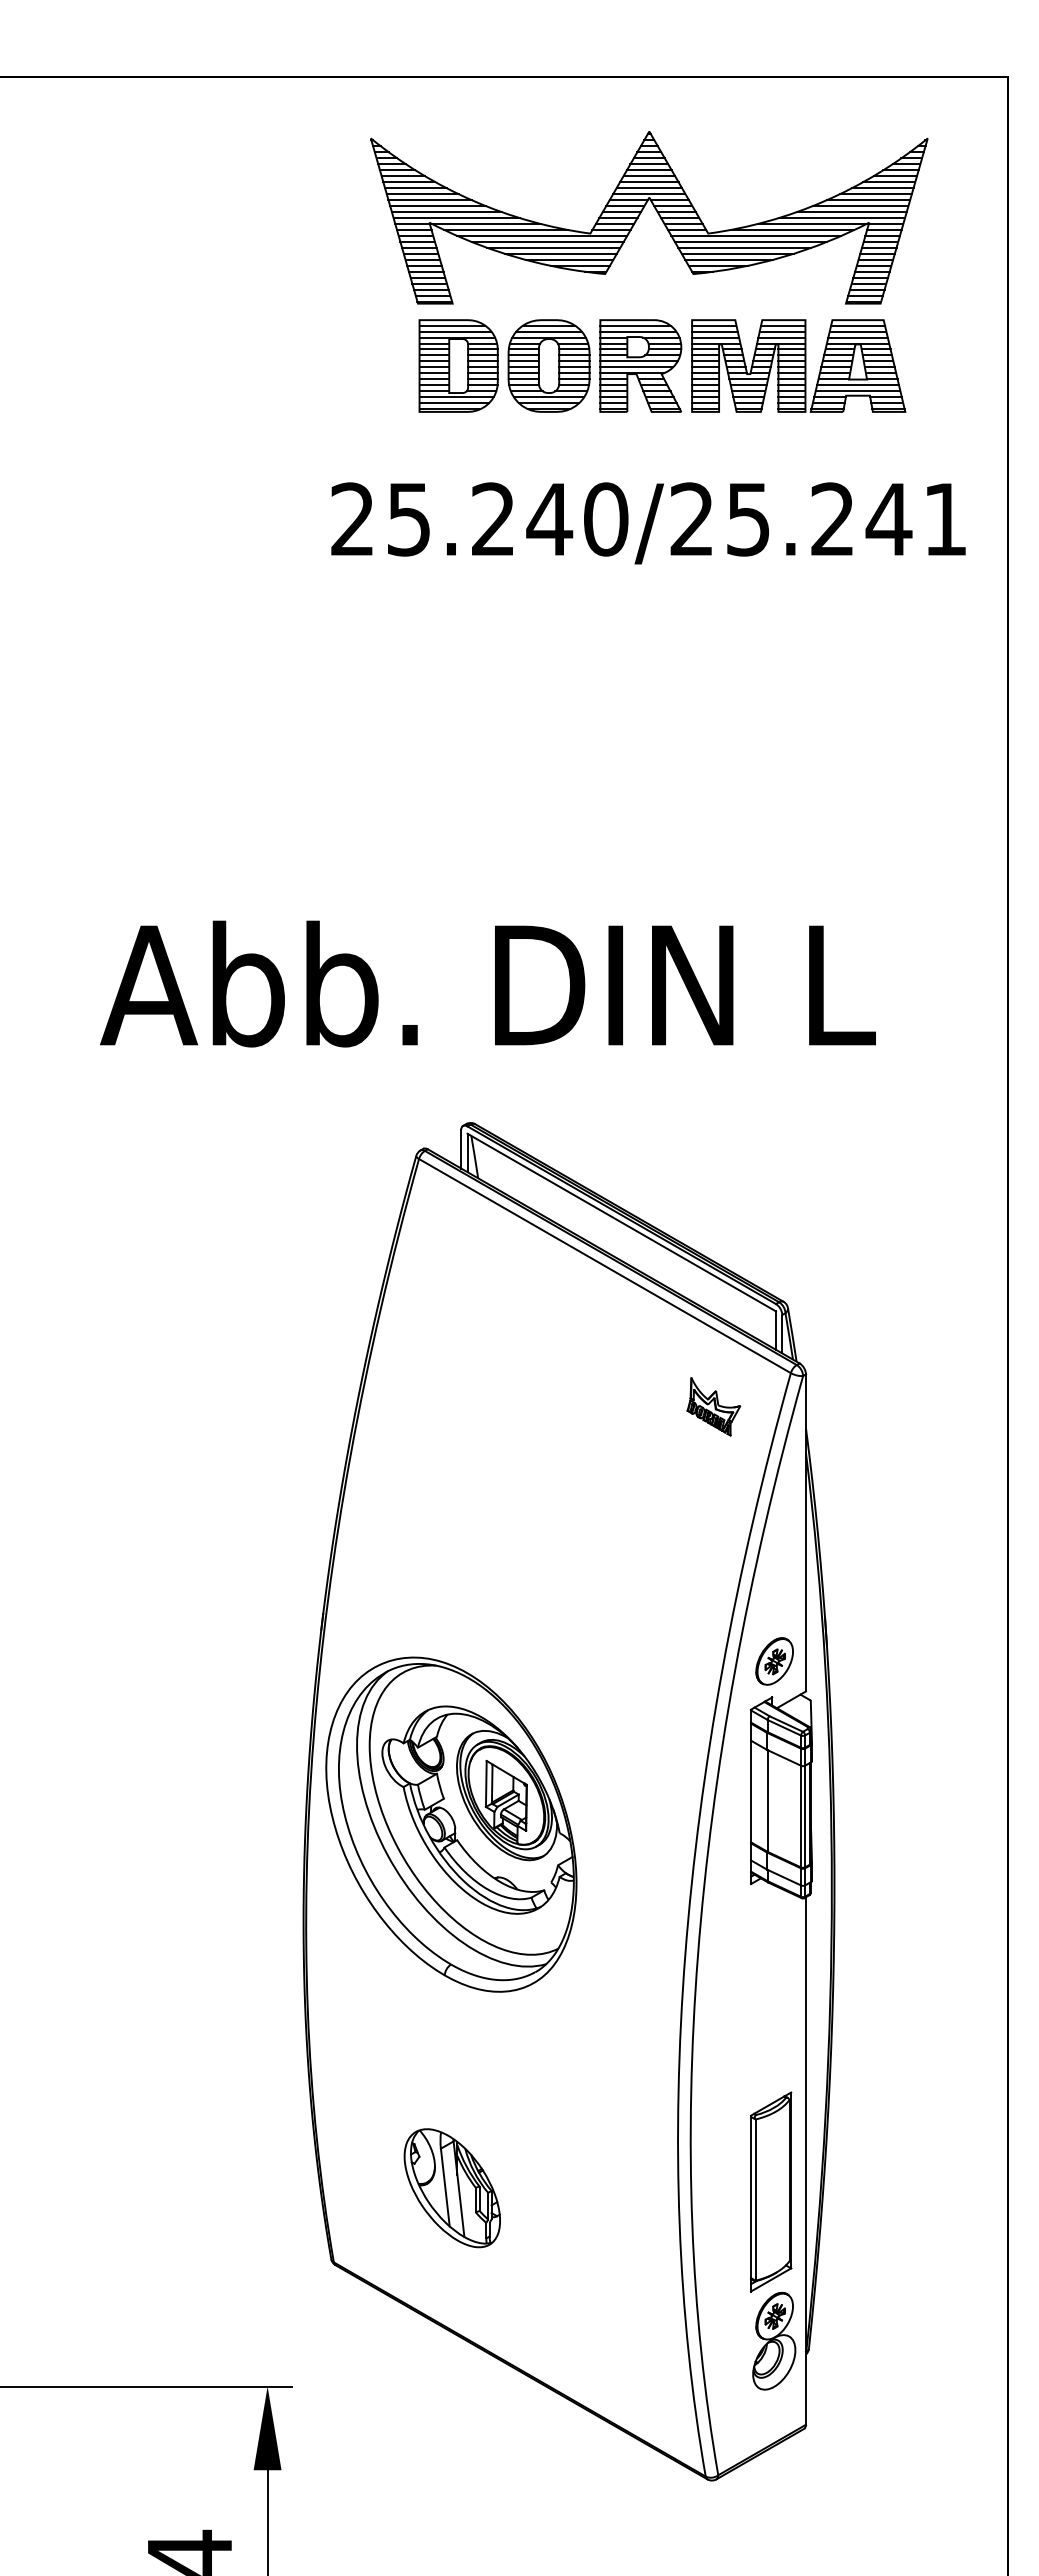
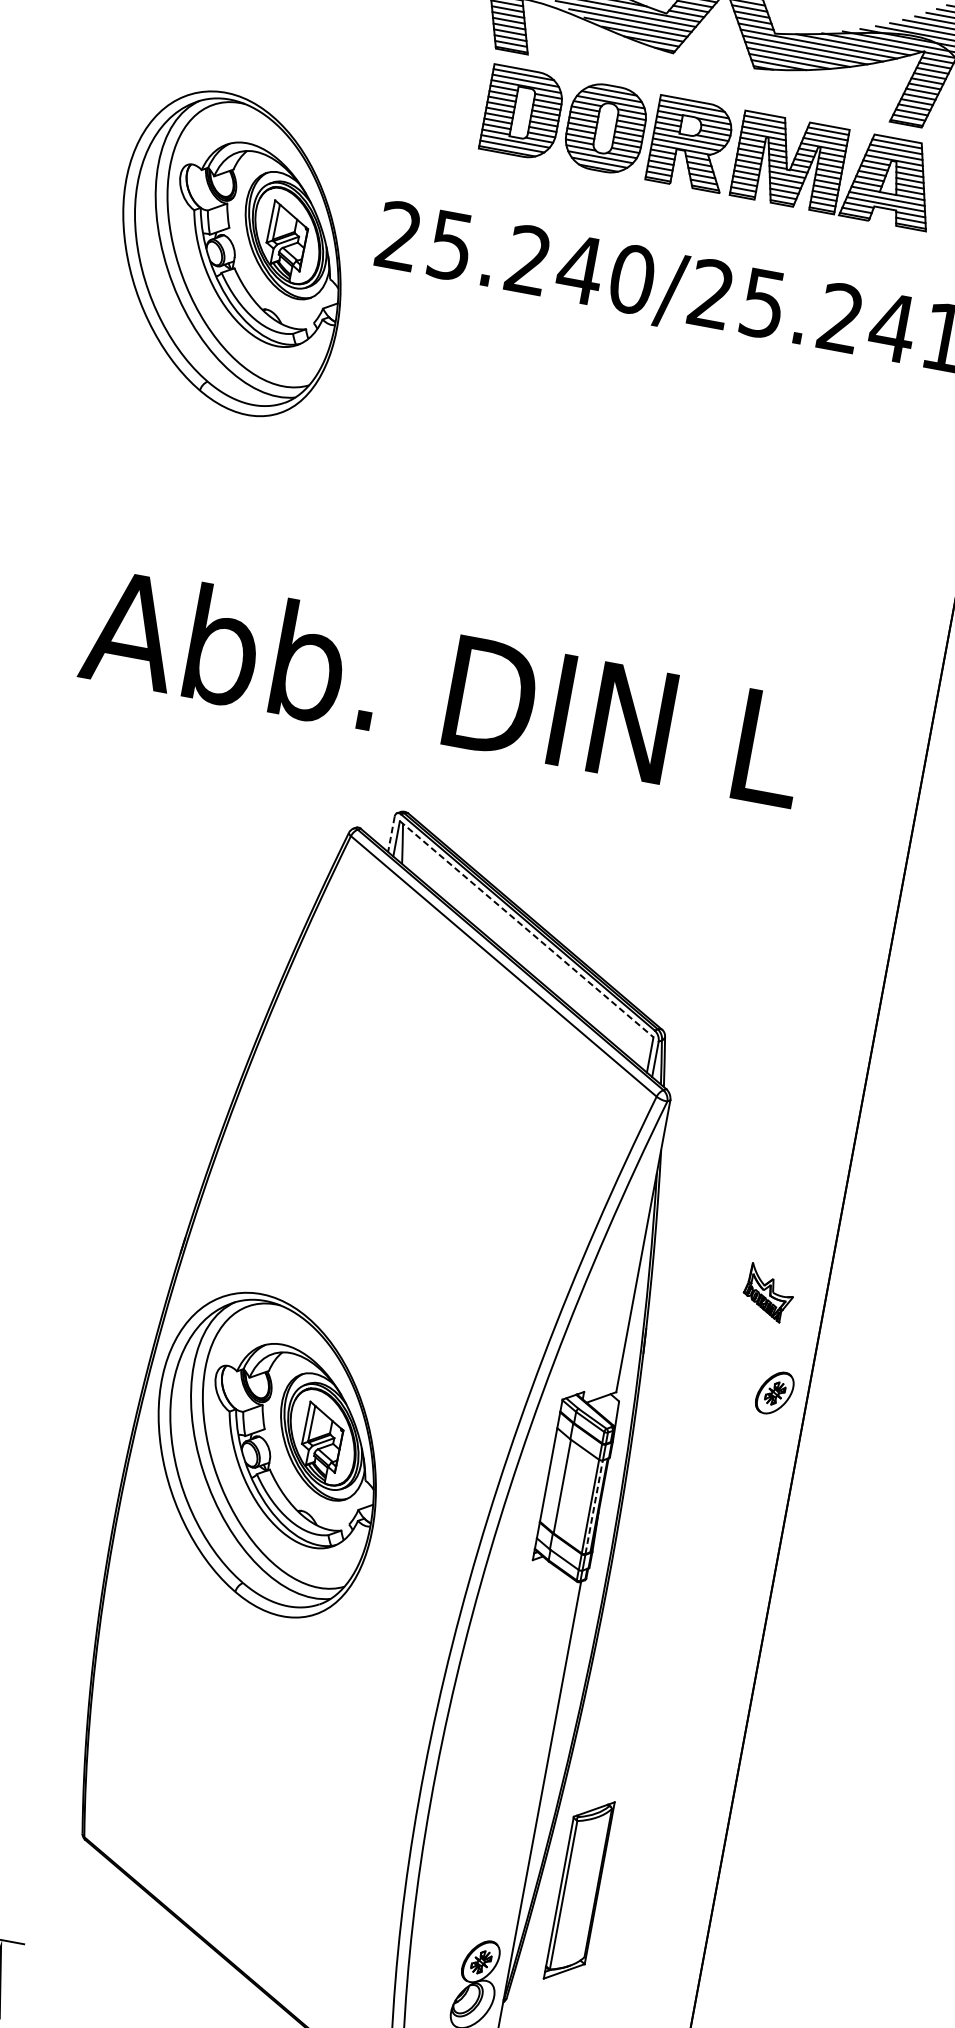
part: (180, 569) -> (231, 252), added
line: (461, 1149) -> (391, 834), solid -> dashed
line: (621, 1222) -> (526, 929), solid -> dashed
part: (713, 1406) -> (768, 1292), moved
part: (774, 1661) -> (774, 1393), moved
line: (805, 1816) -> (594, 1507), solid -> dashed
part: (451, 2188) -> (205, 1789), removed
part: (771, 2191) -> (579, 1890), moved

